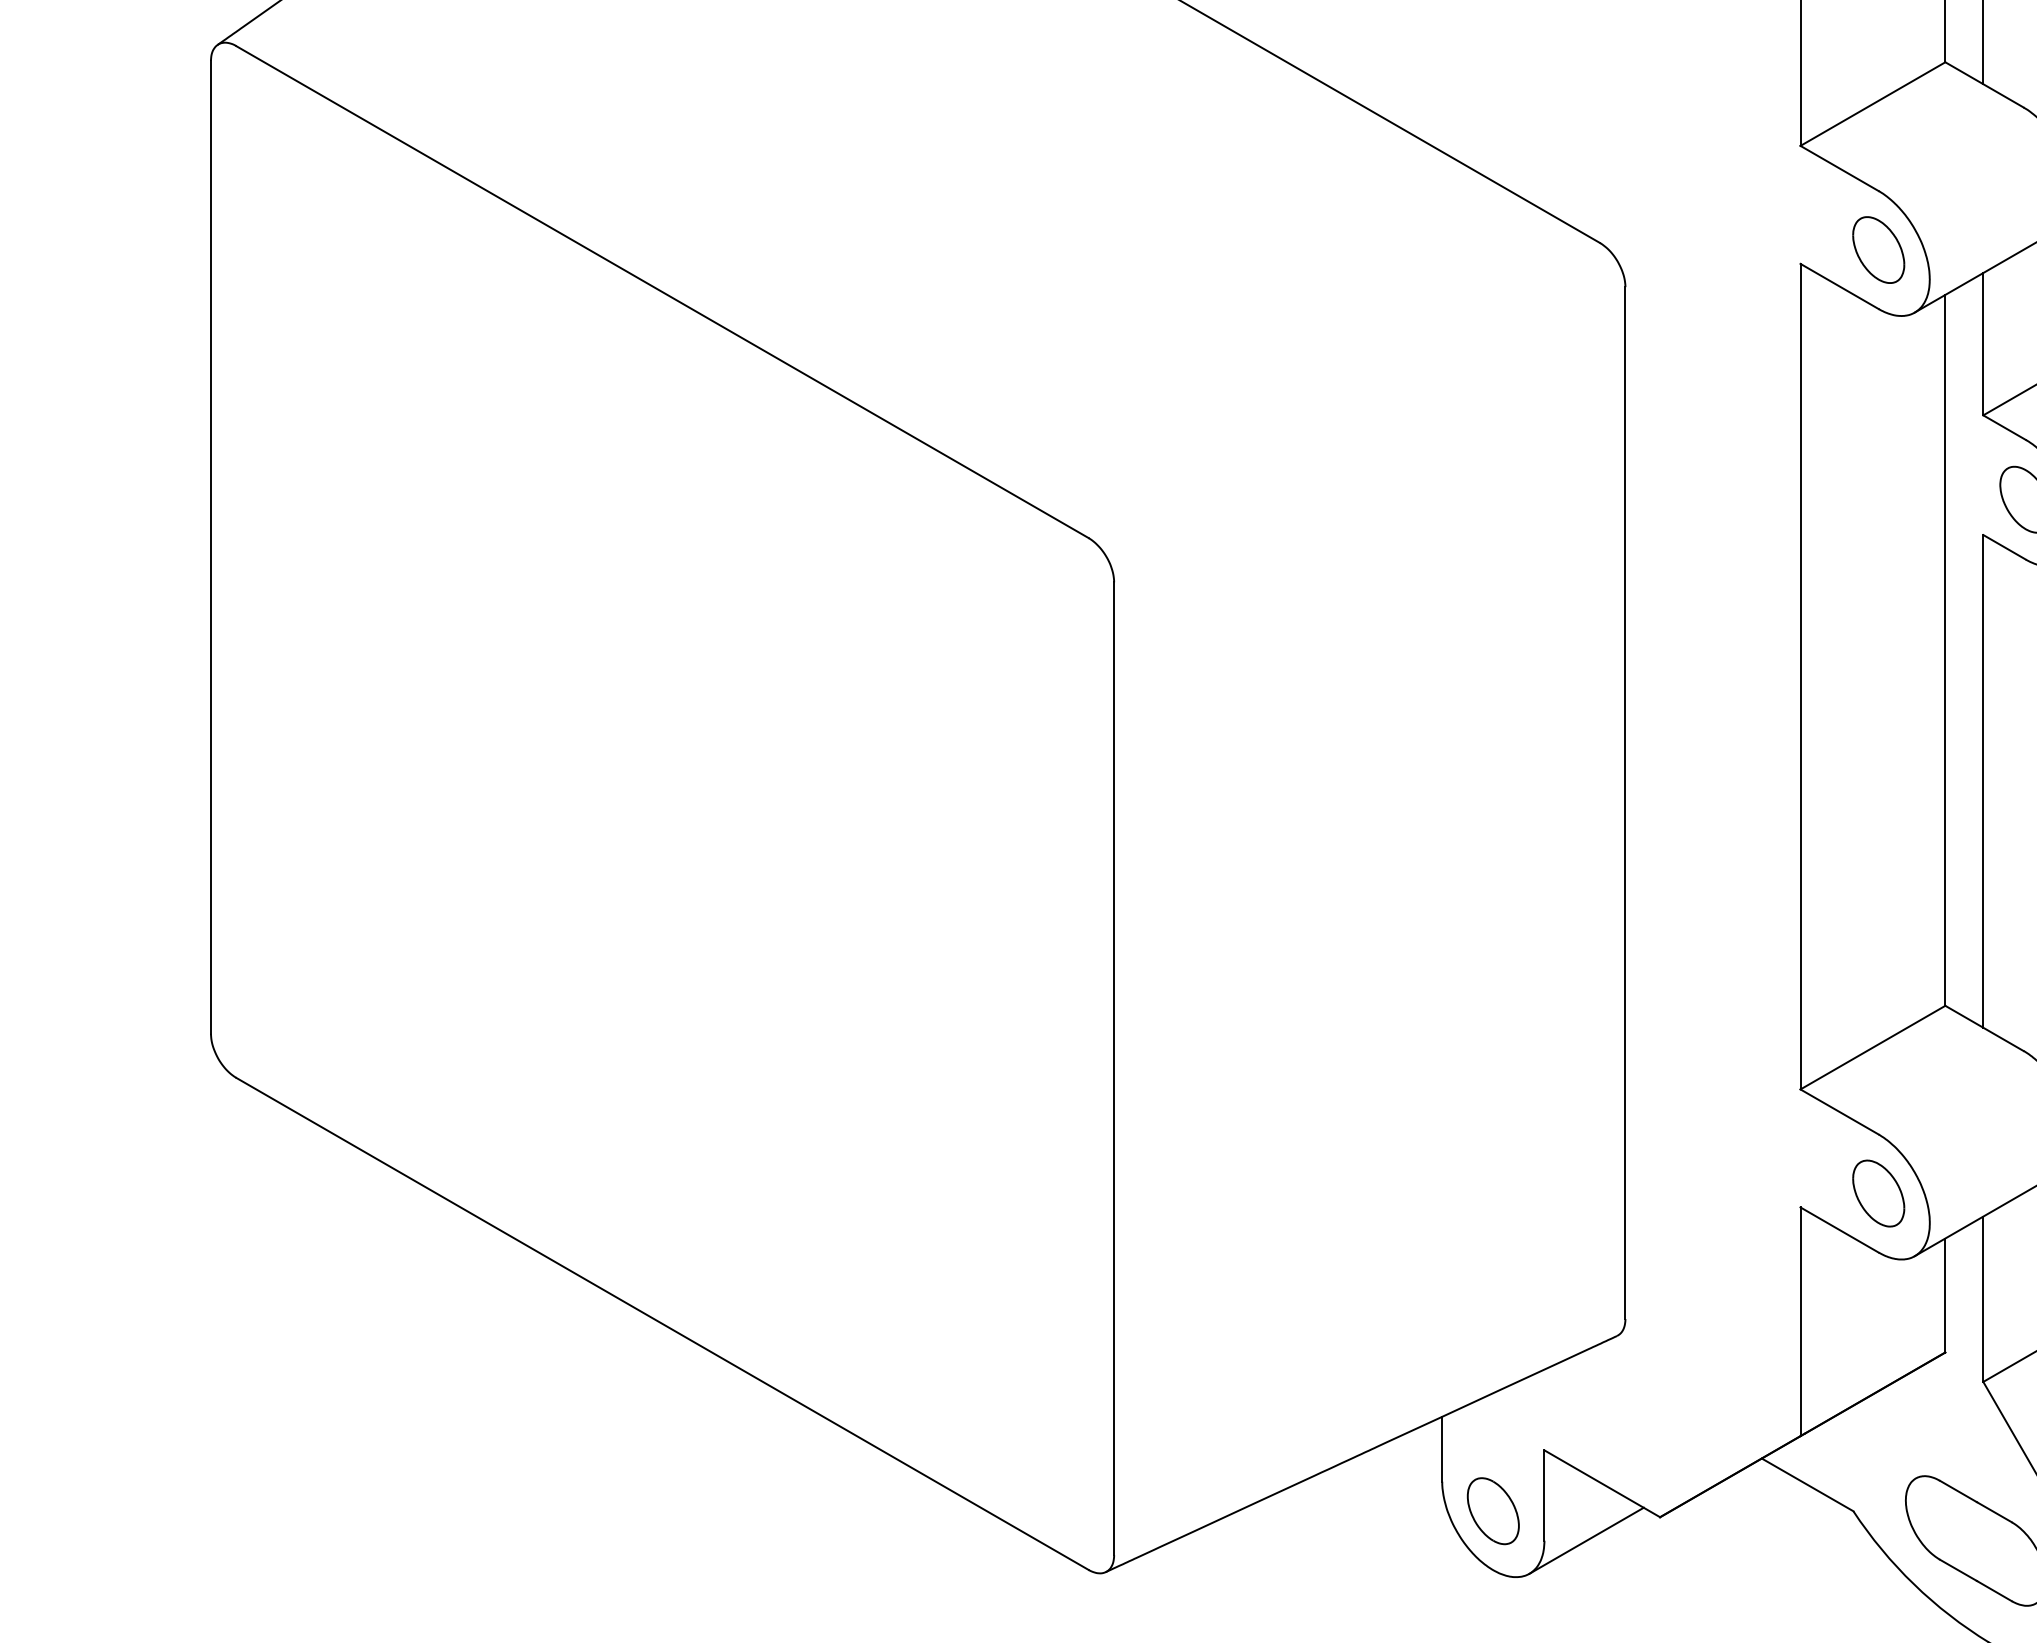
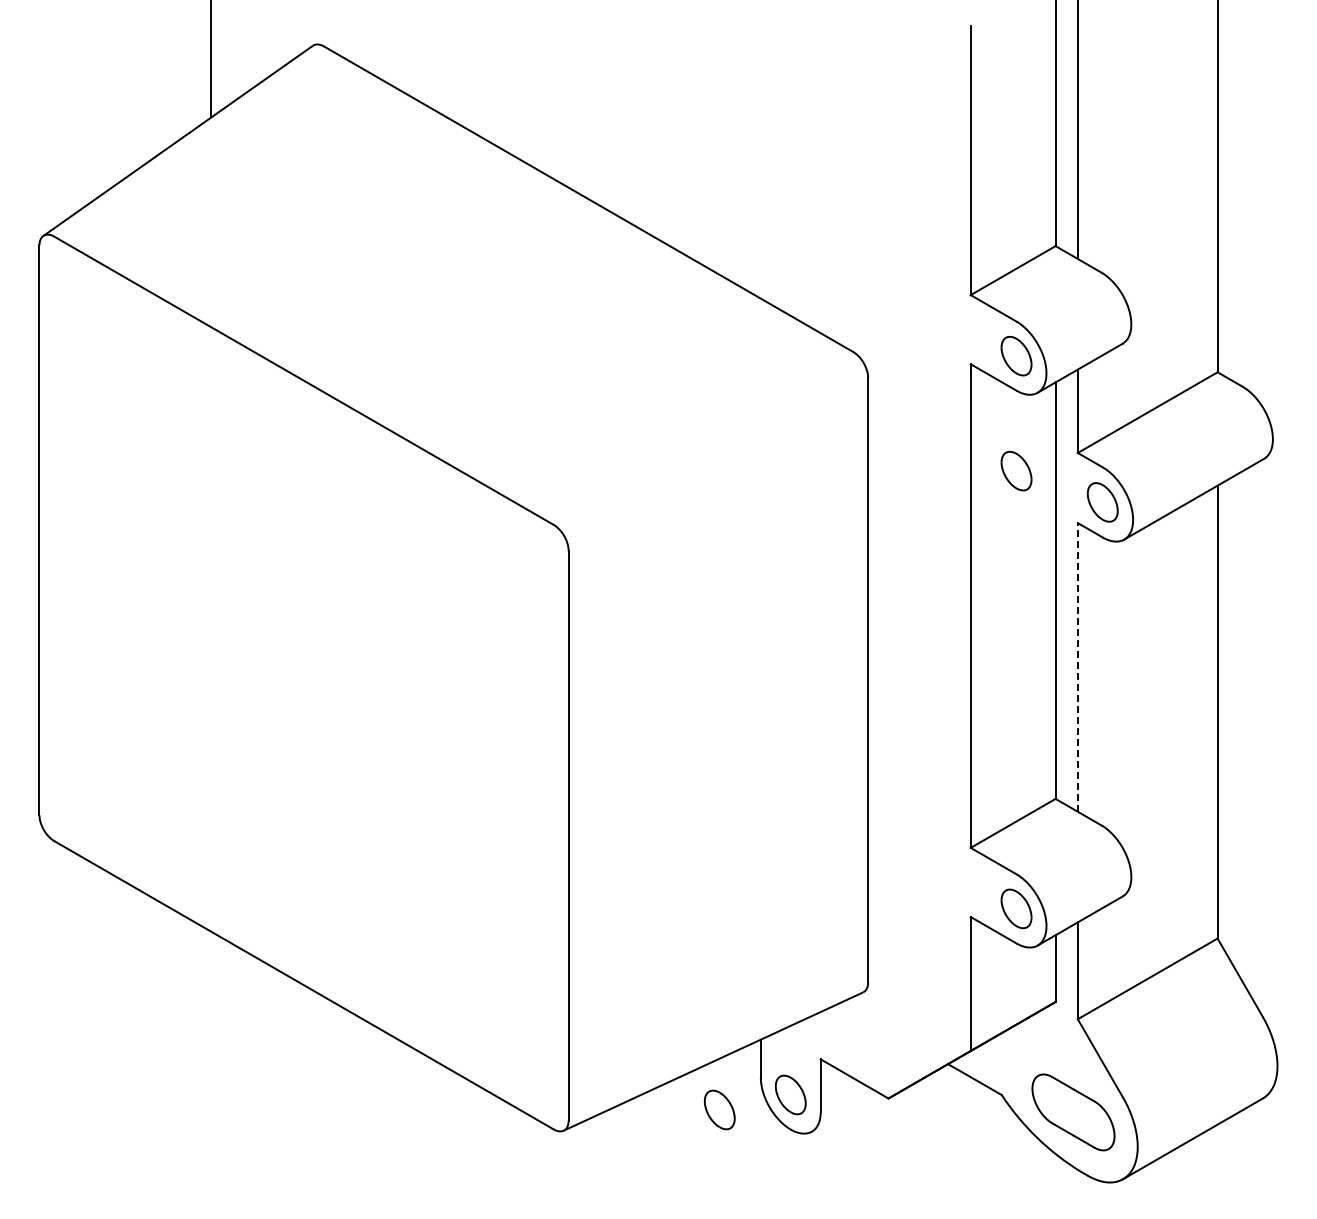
part: (1878, 446) -> (1016, 471), added
line: (1982, 779) -> (1077, 666), solid -> dashed
part: (1371, 1535) -> (719, 1109), added
line: (1585, 1539) -> (844, 1111), removed

